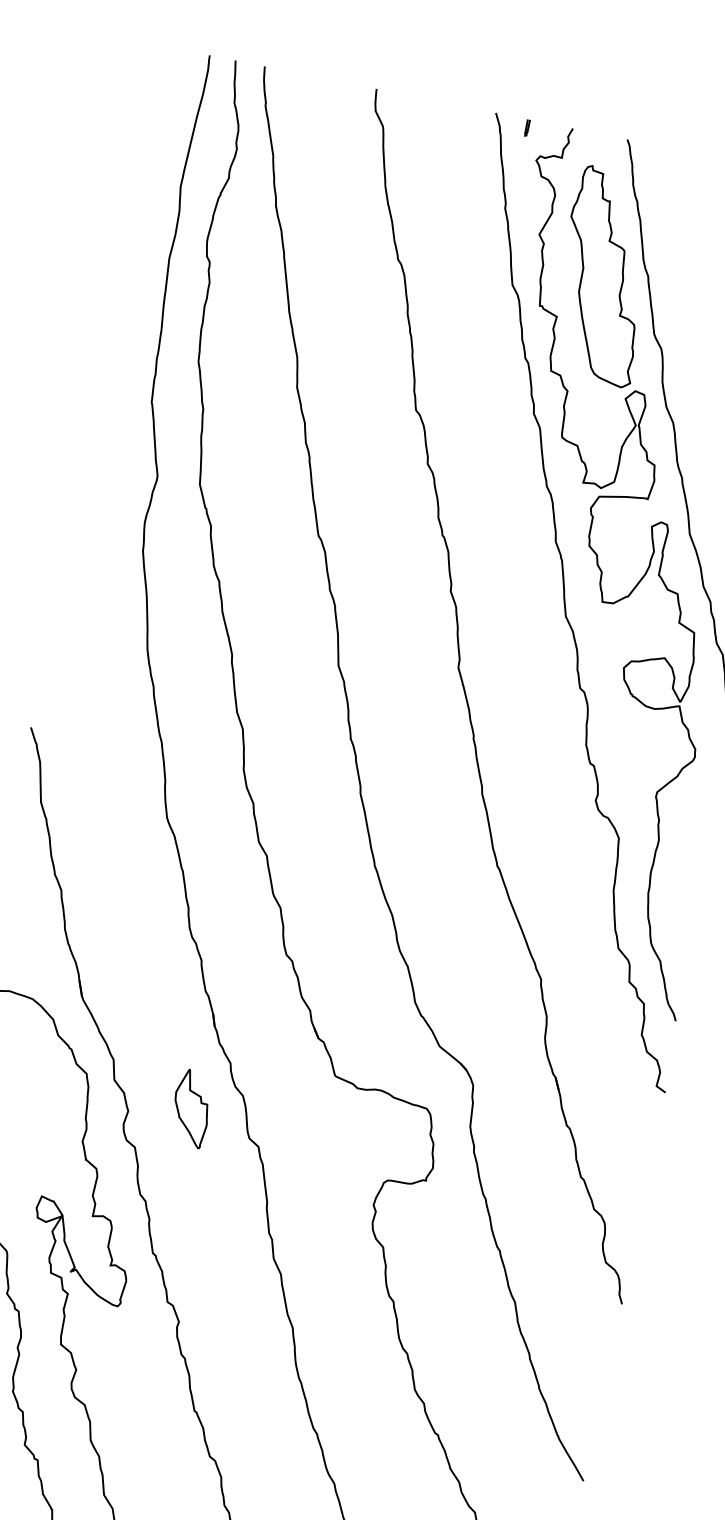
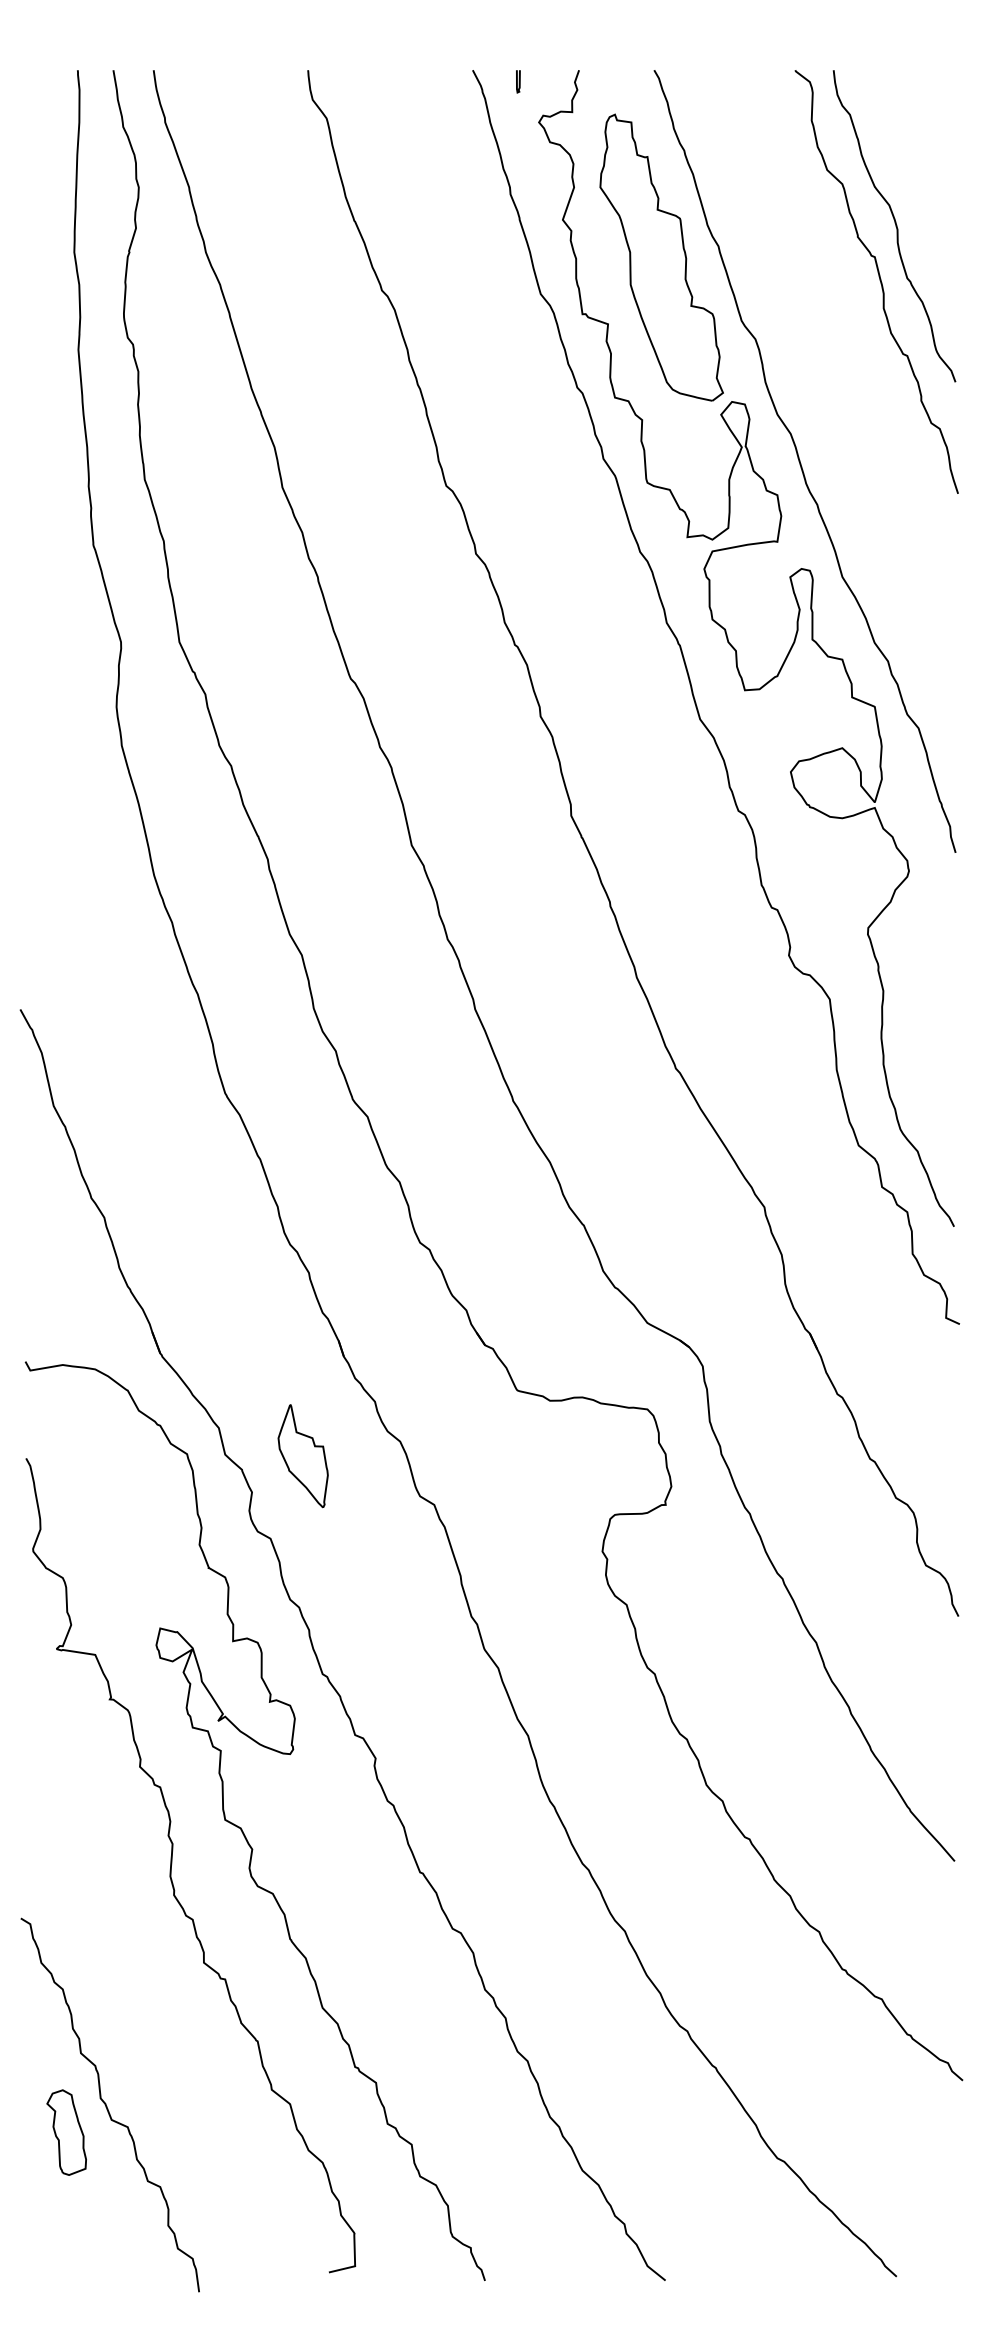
part: (190, 1108) -> (302, 1456), moved

